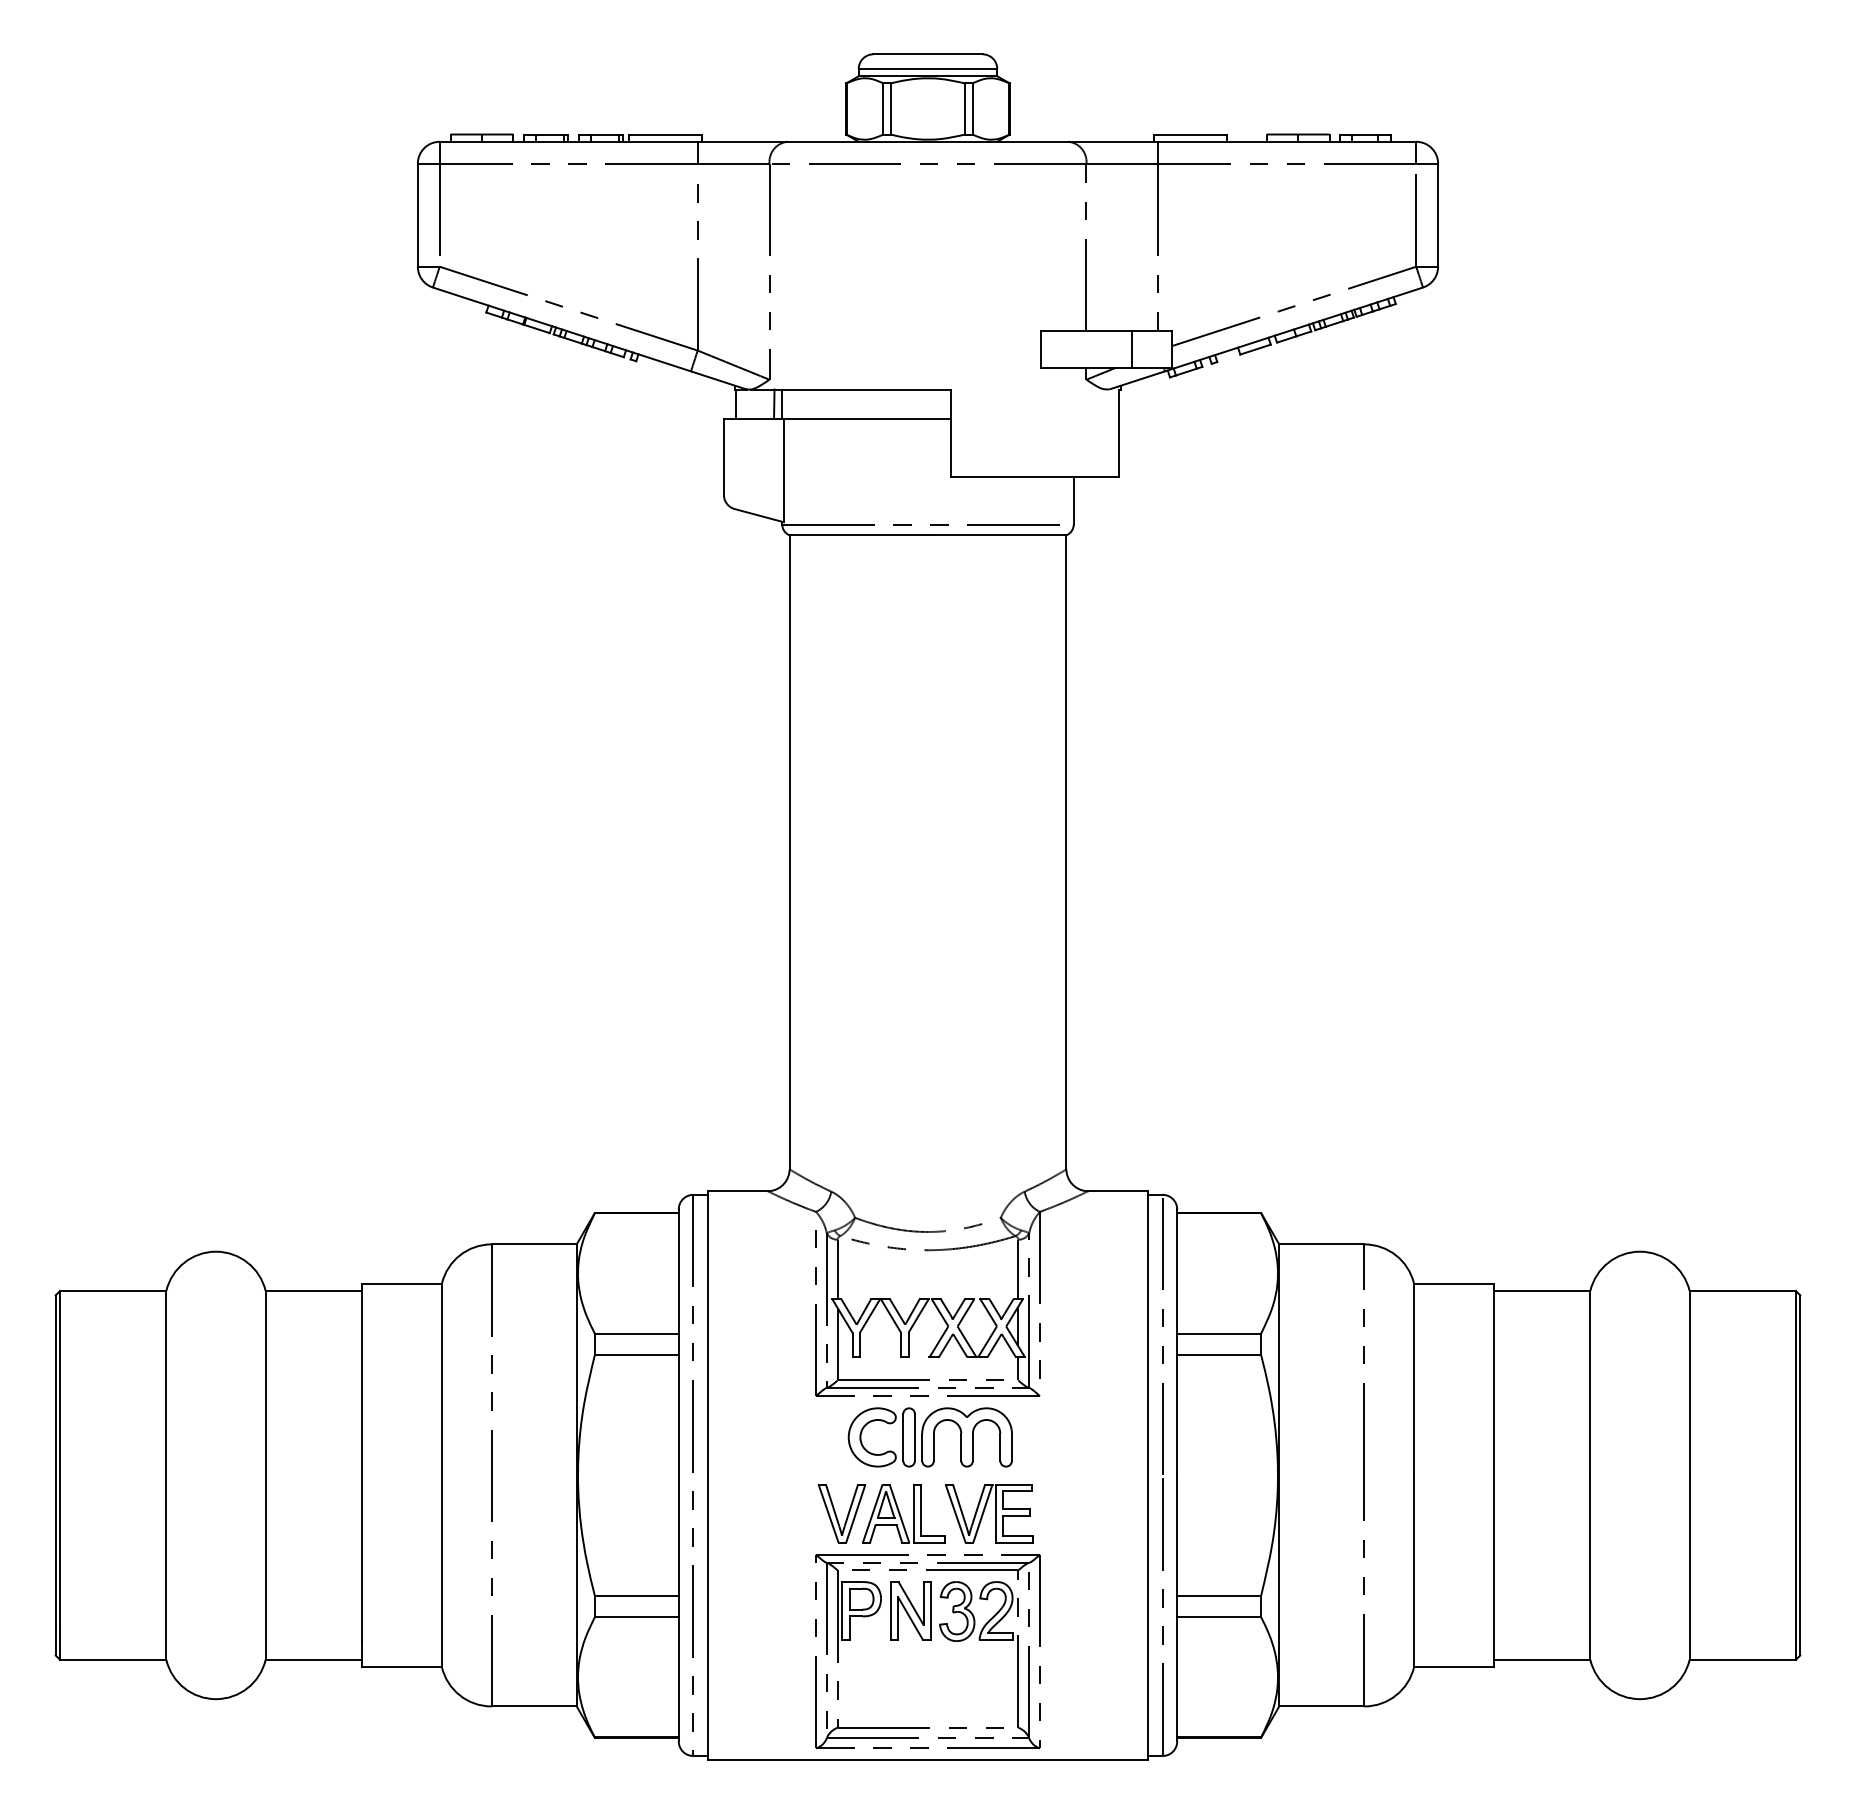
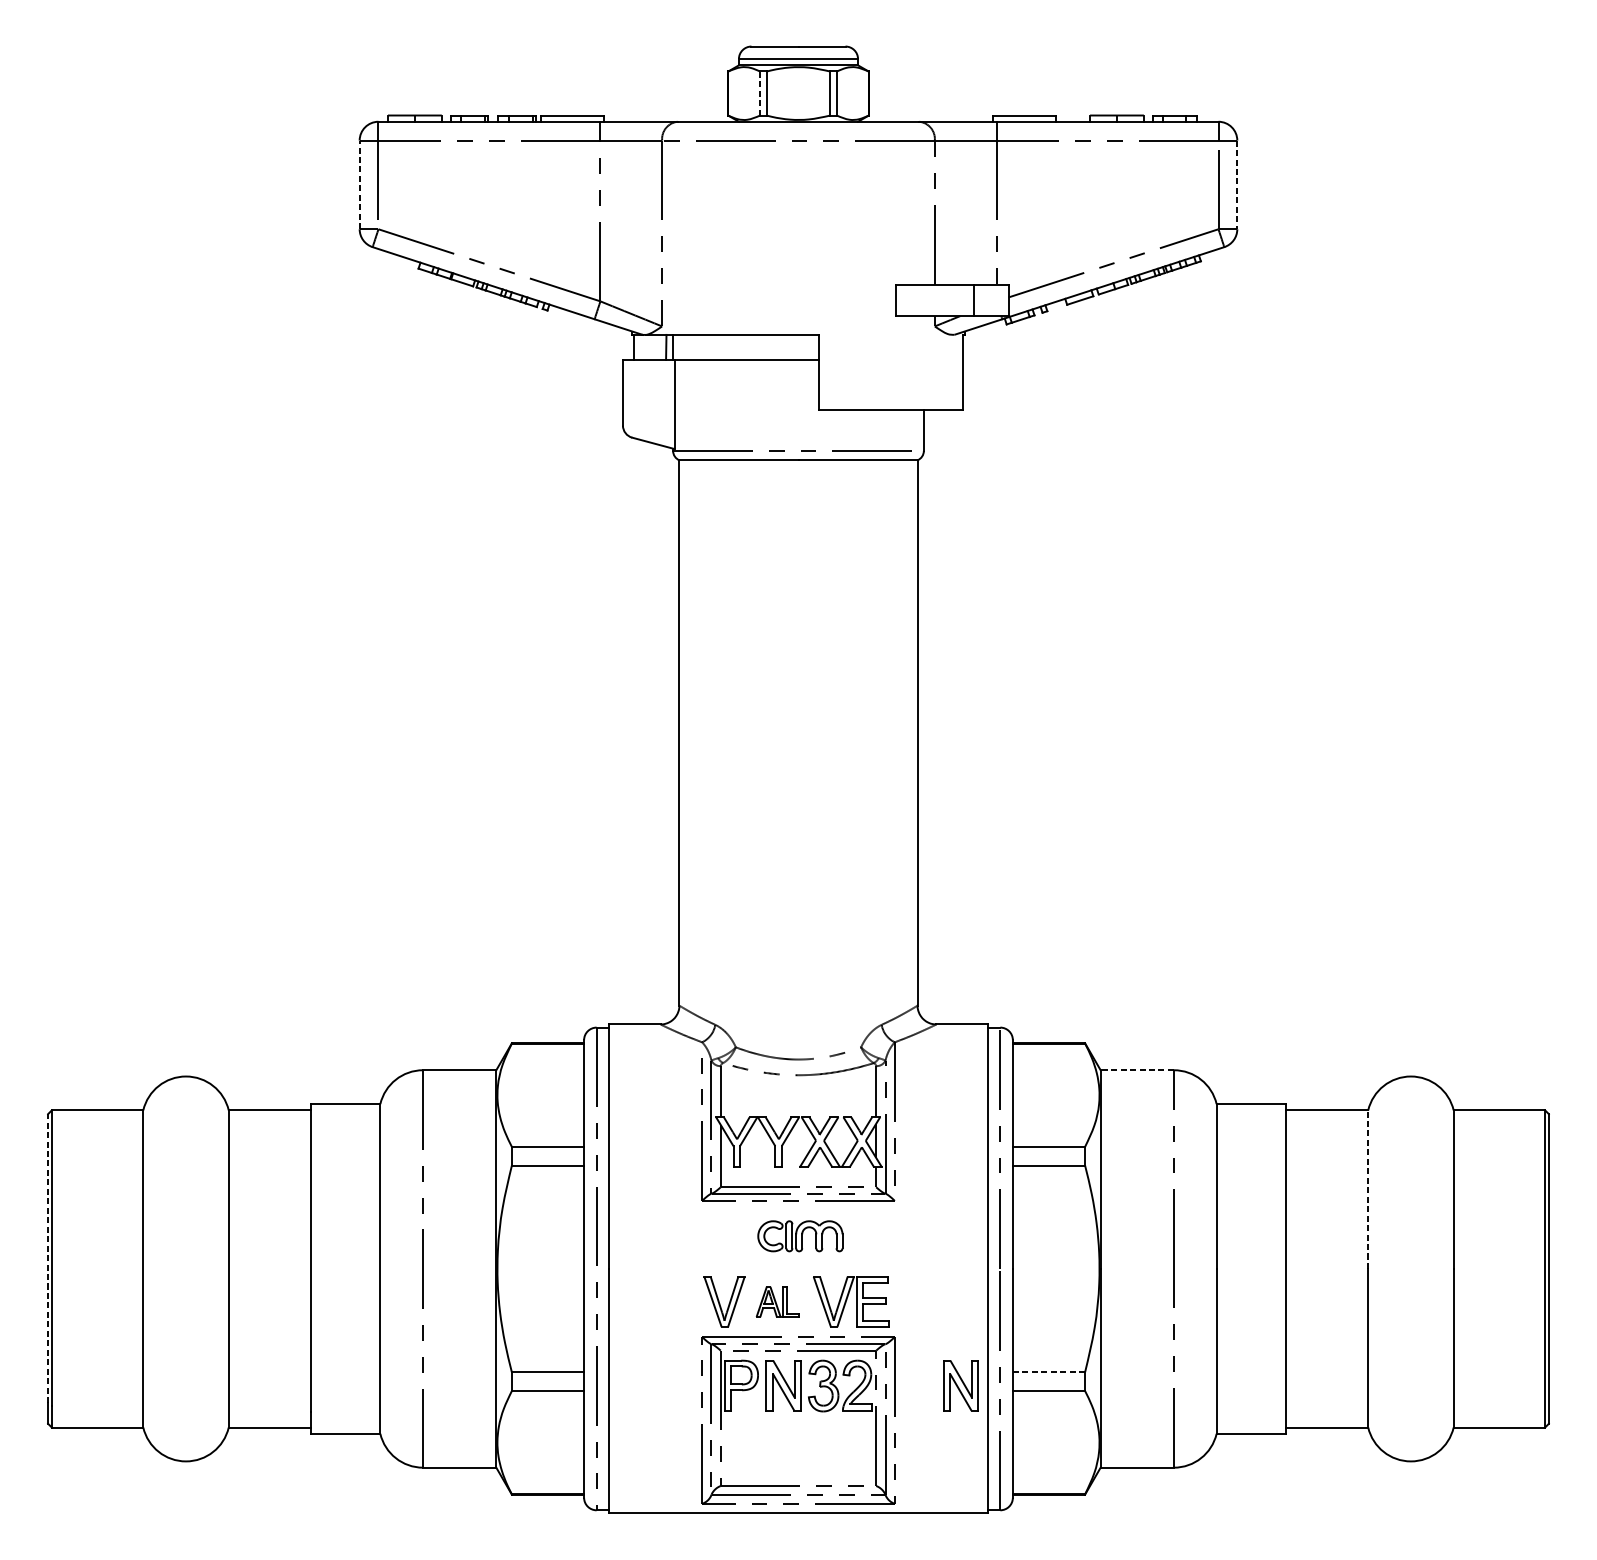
line: (883, 109) -> (760, 93), solid -> dashed
line: (417, 215) -> (359, 185), solid -> dashed
line: (1438, 215) -> (1237, 185), solid -> dashed
line: (1321, 1244) -> (1136, 1070), solid -> dashed
line: (1590, 1382) -> (1368, 1189), solid -> dashed
part: (929, 1437) -> (799, 1236), size x0.6
line: (55, 1463) -> (47, 1258), solid -> dashed
part: (903, 1513) -> (777, 1301), size x0.6
line: (1219, 1595) -> (1049, 1372), solid -> dashed
part: (1116, 1610) -> (960, 1385), added

